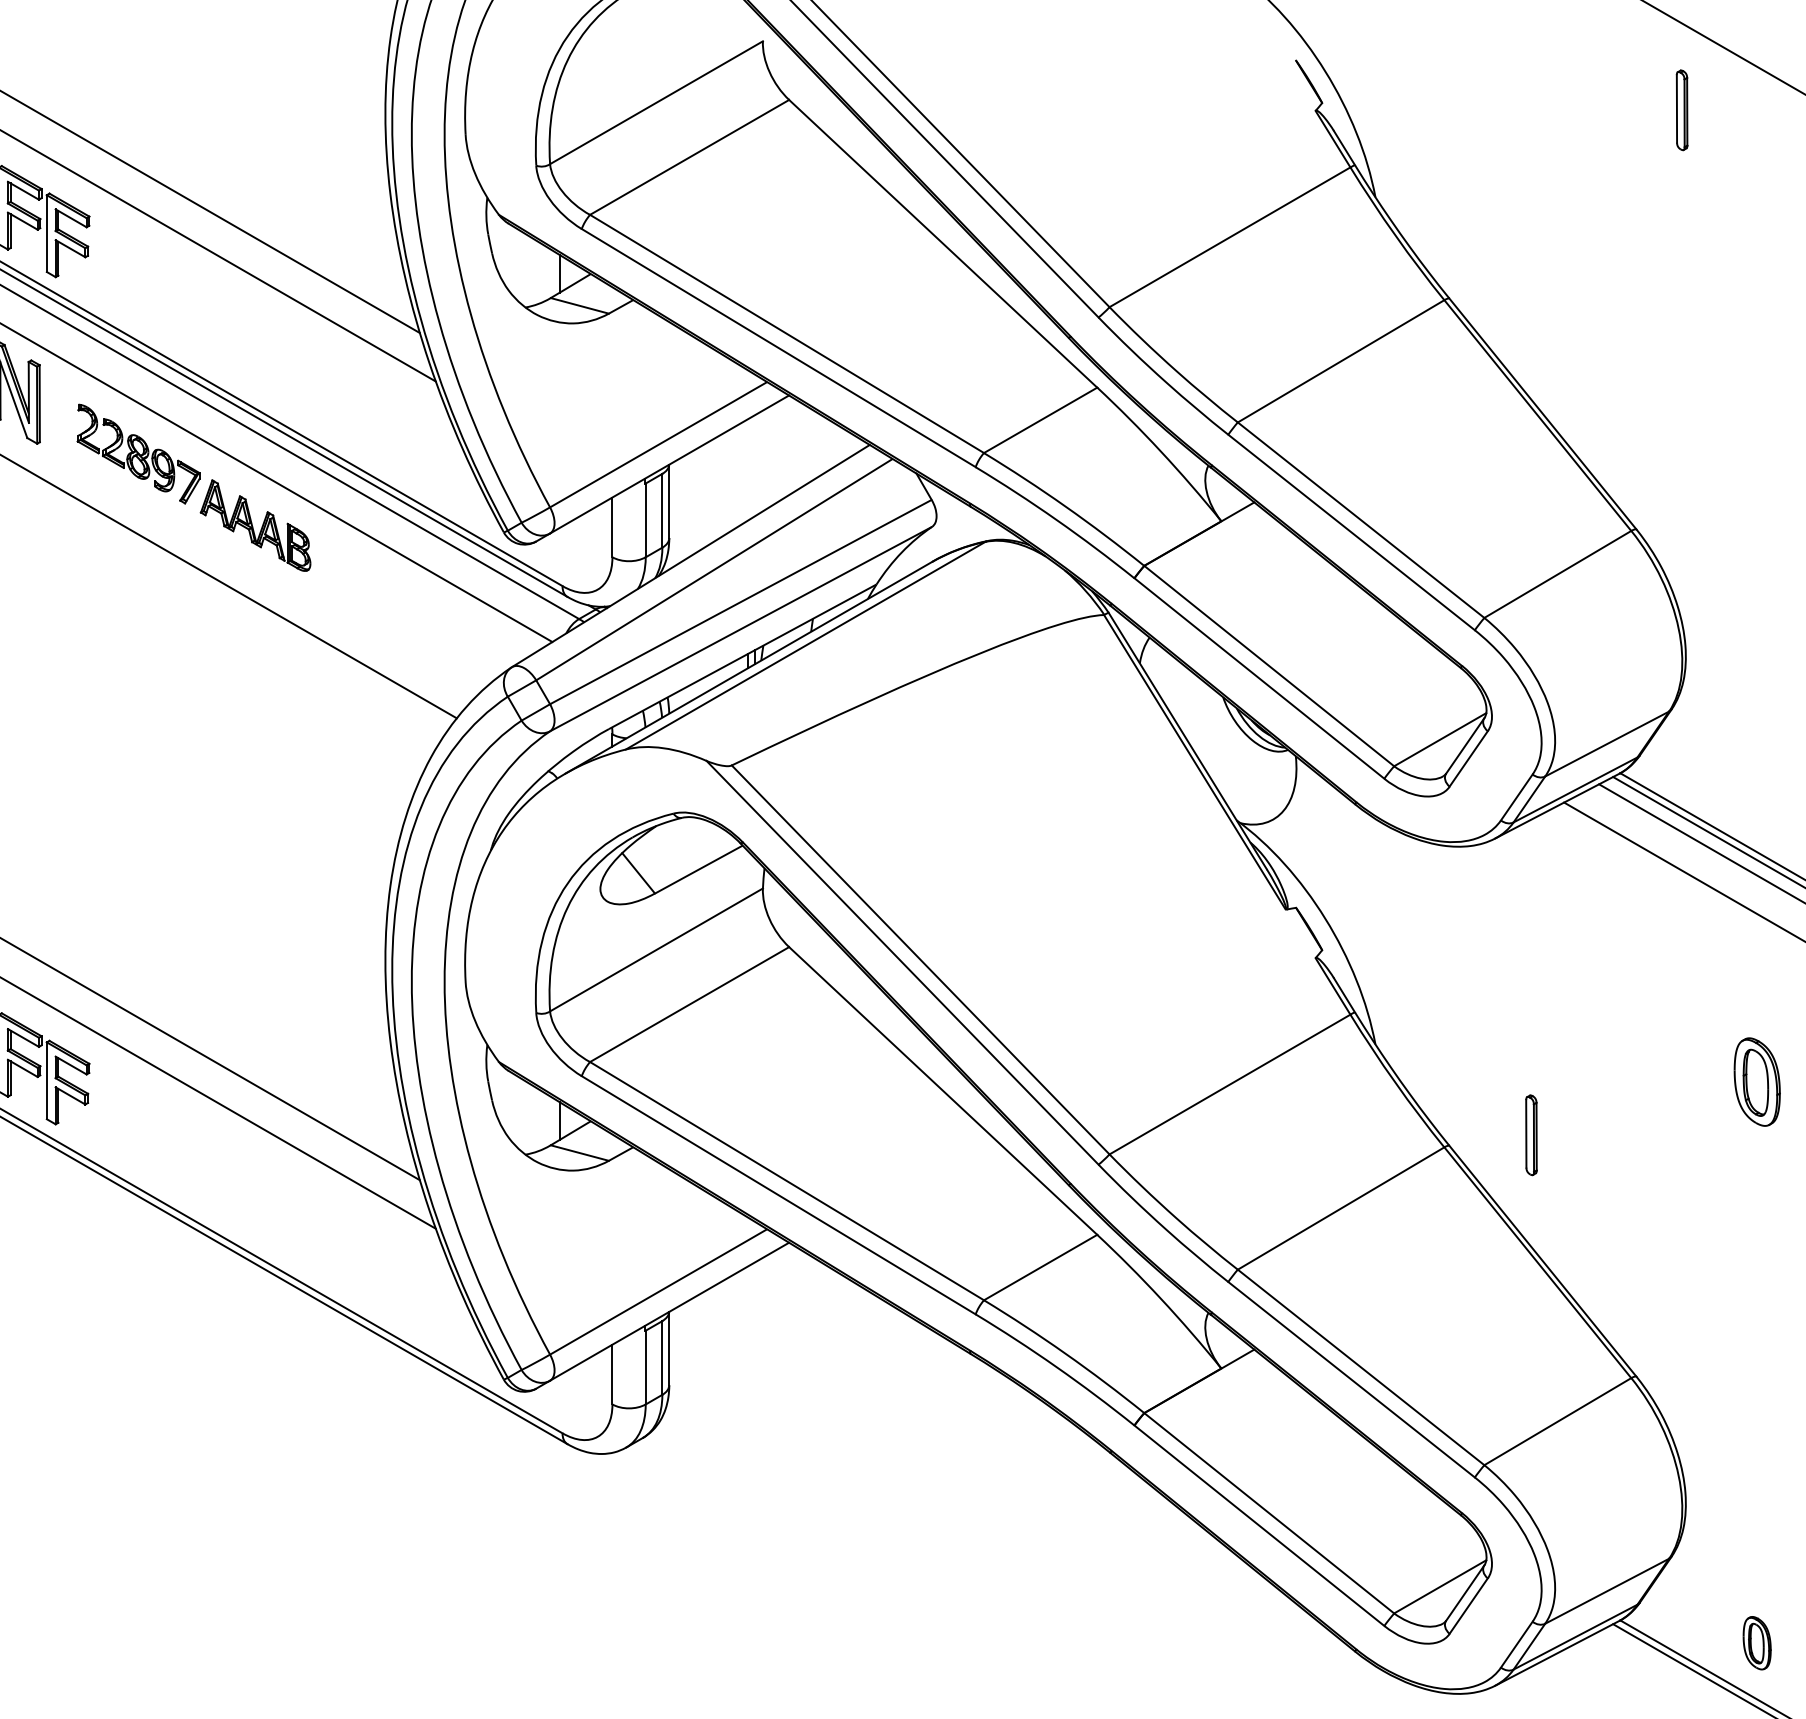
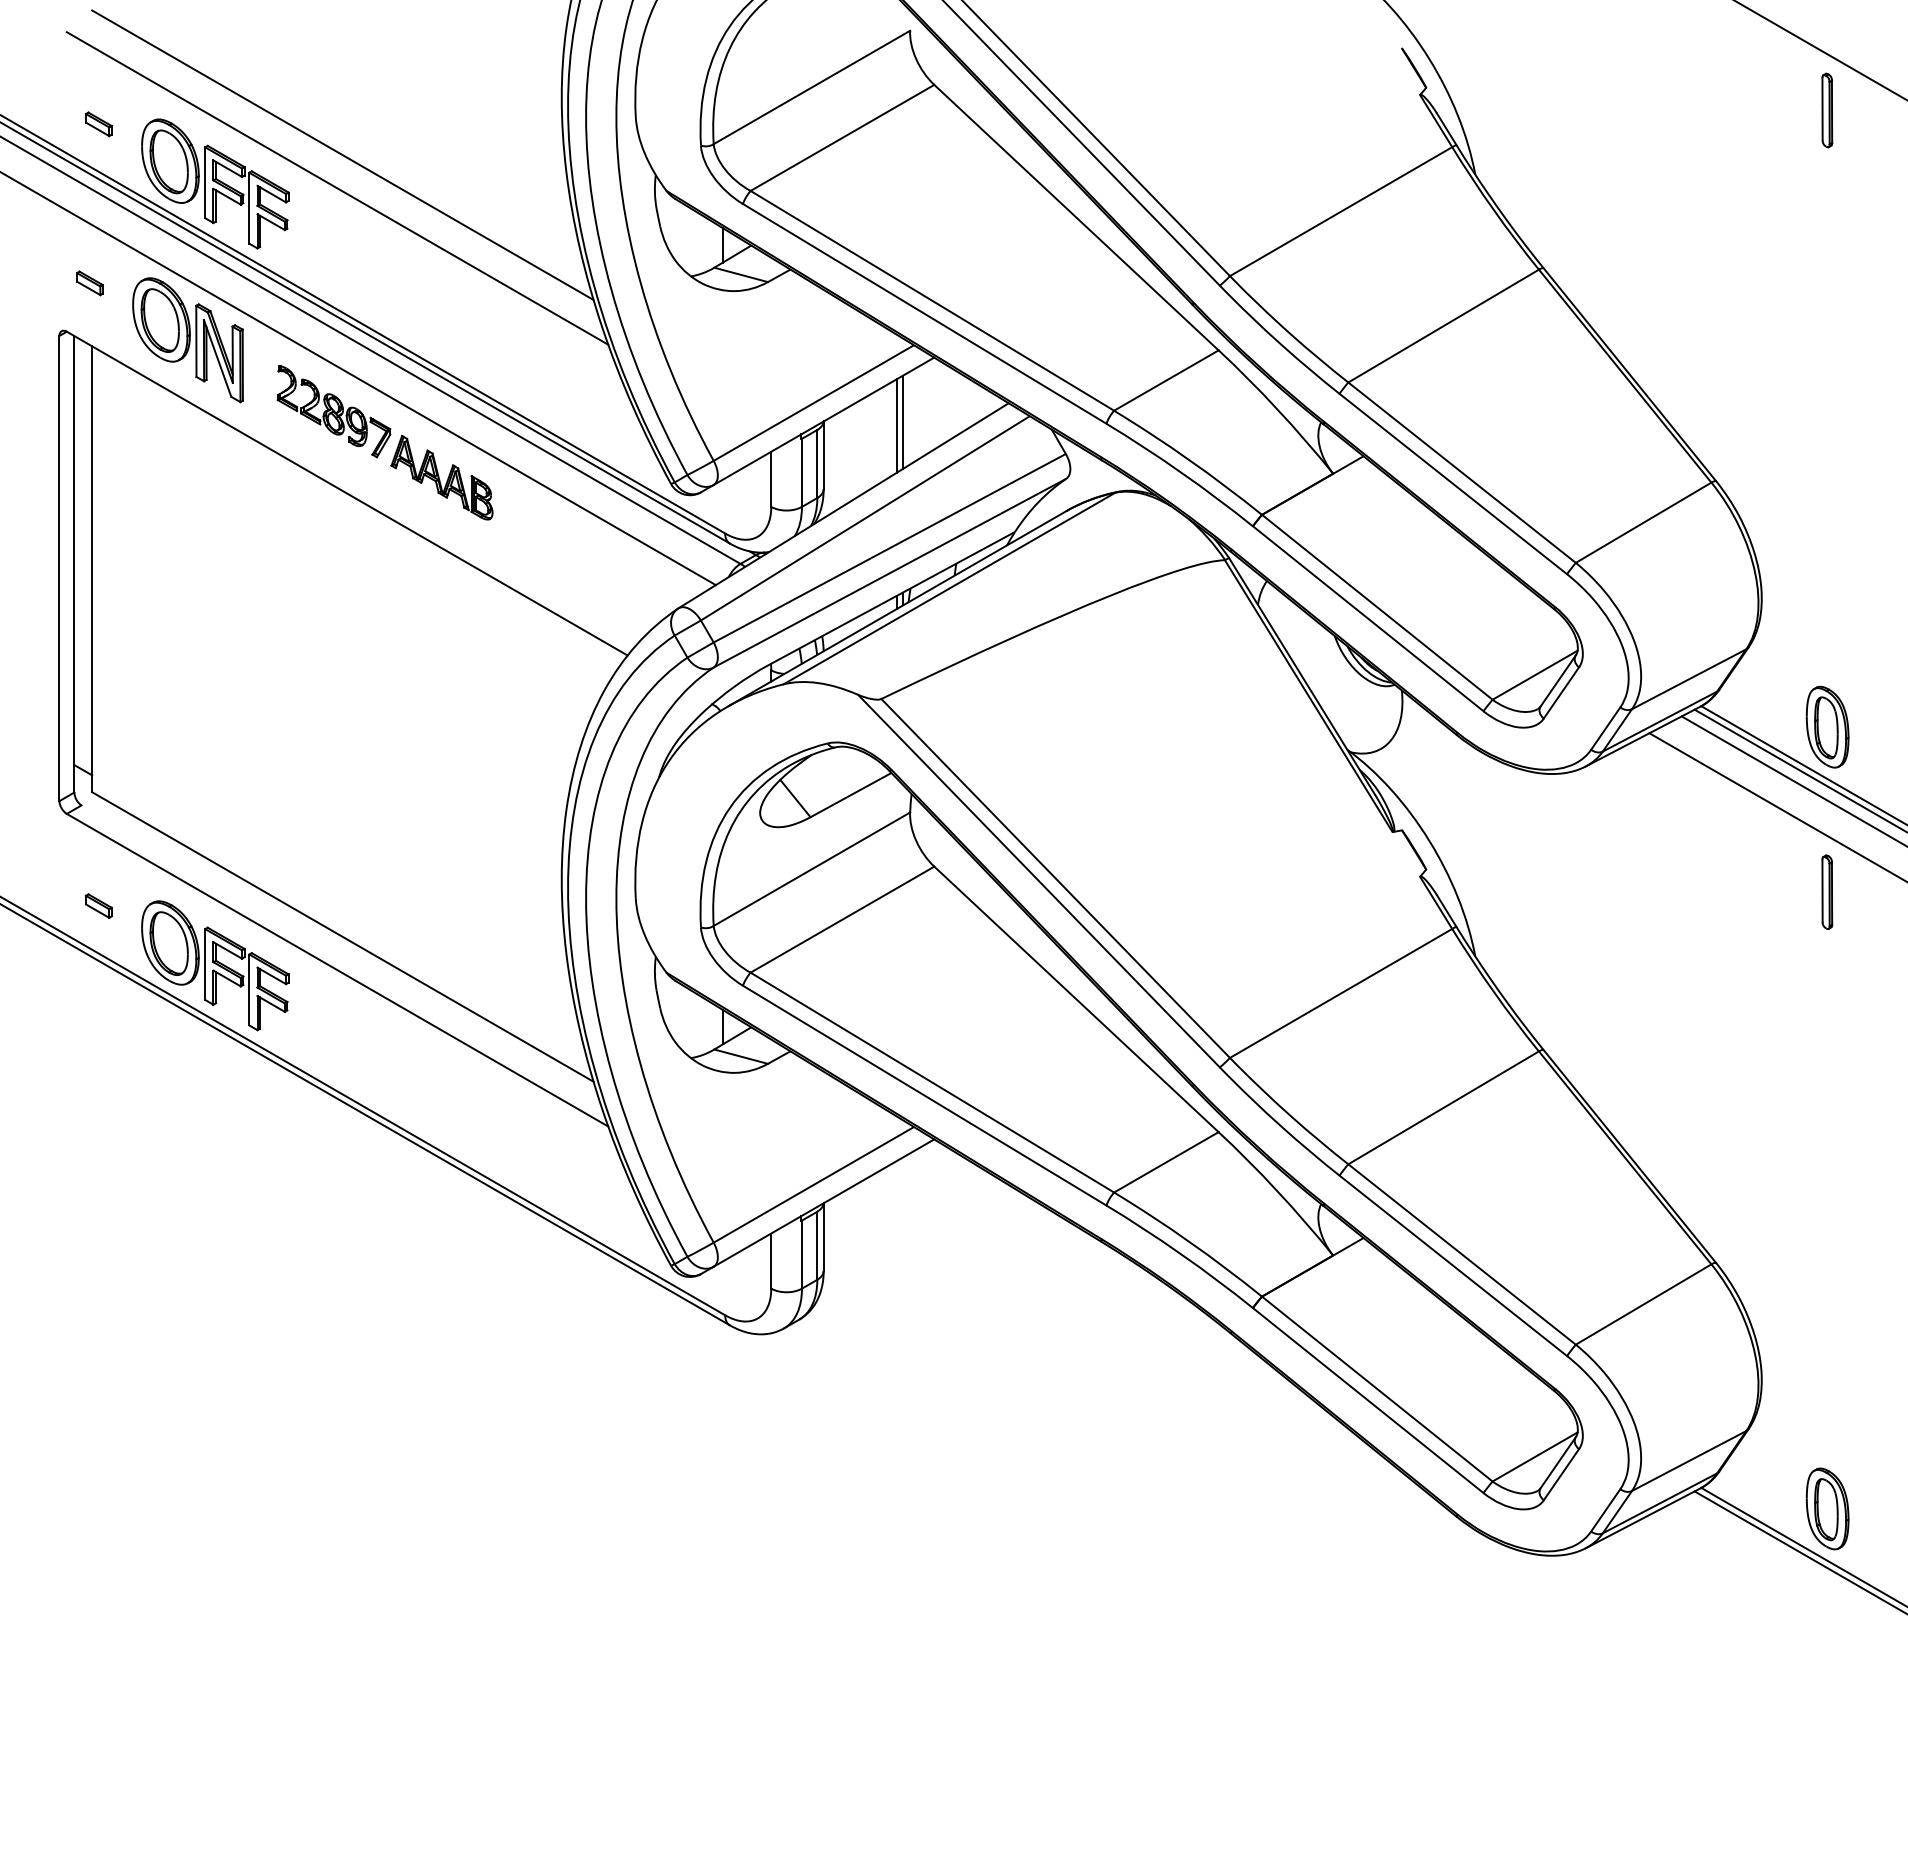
part: (1682, 110) -> (1827, 110), moved
line: (754, 465) -> (902, 422), added
line: (748, 469) -> (896, 425), added
part: (1757, 1081) -> (1827, 726), moved
part: (1531, 1134) -> (1827, 891), moved
part: (1757, 1642) -> (1827, 1508), size x1.67

